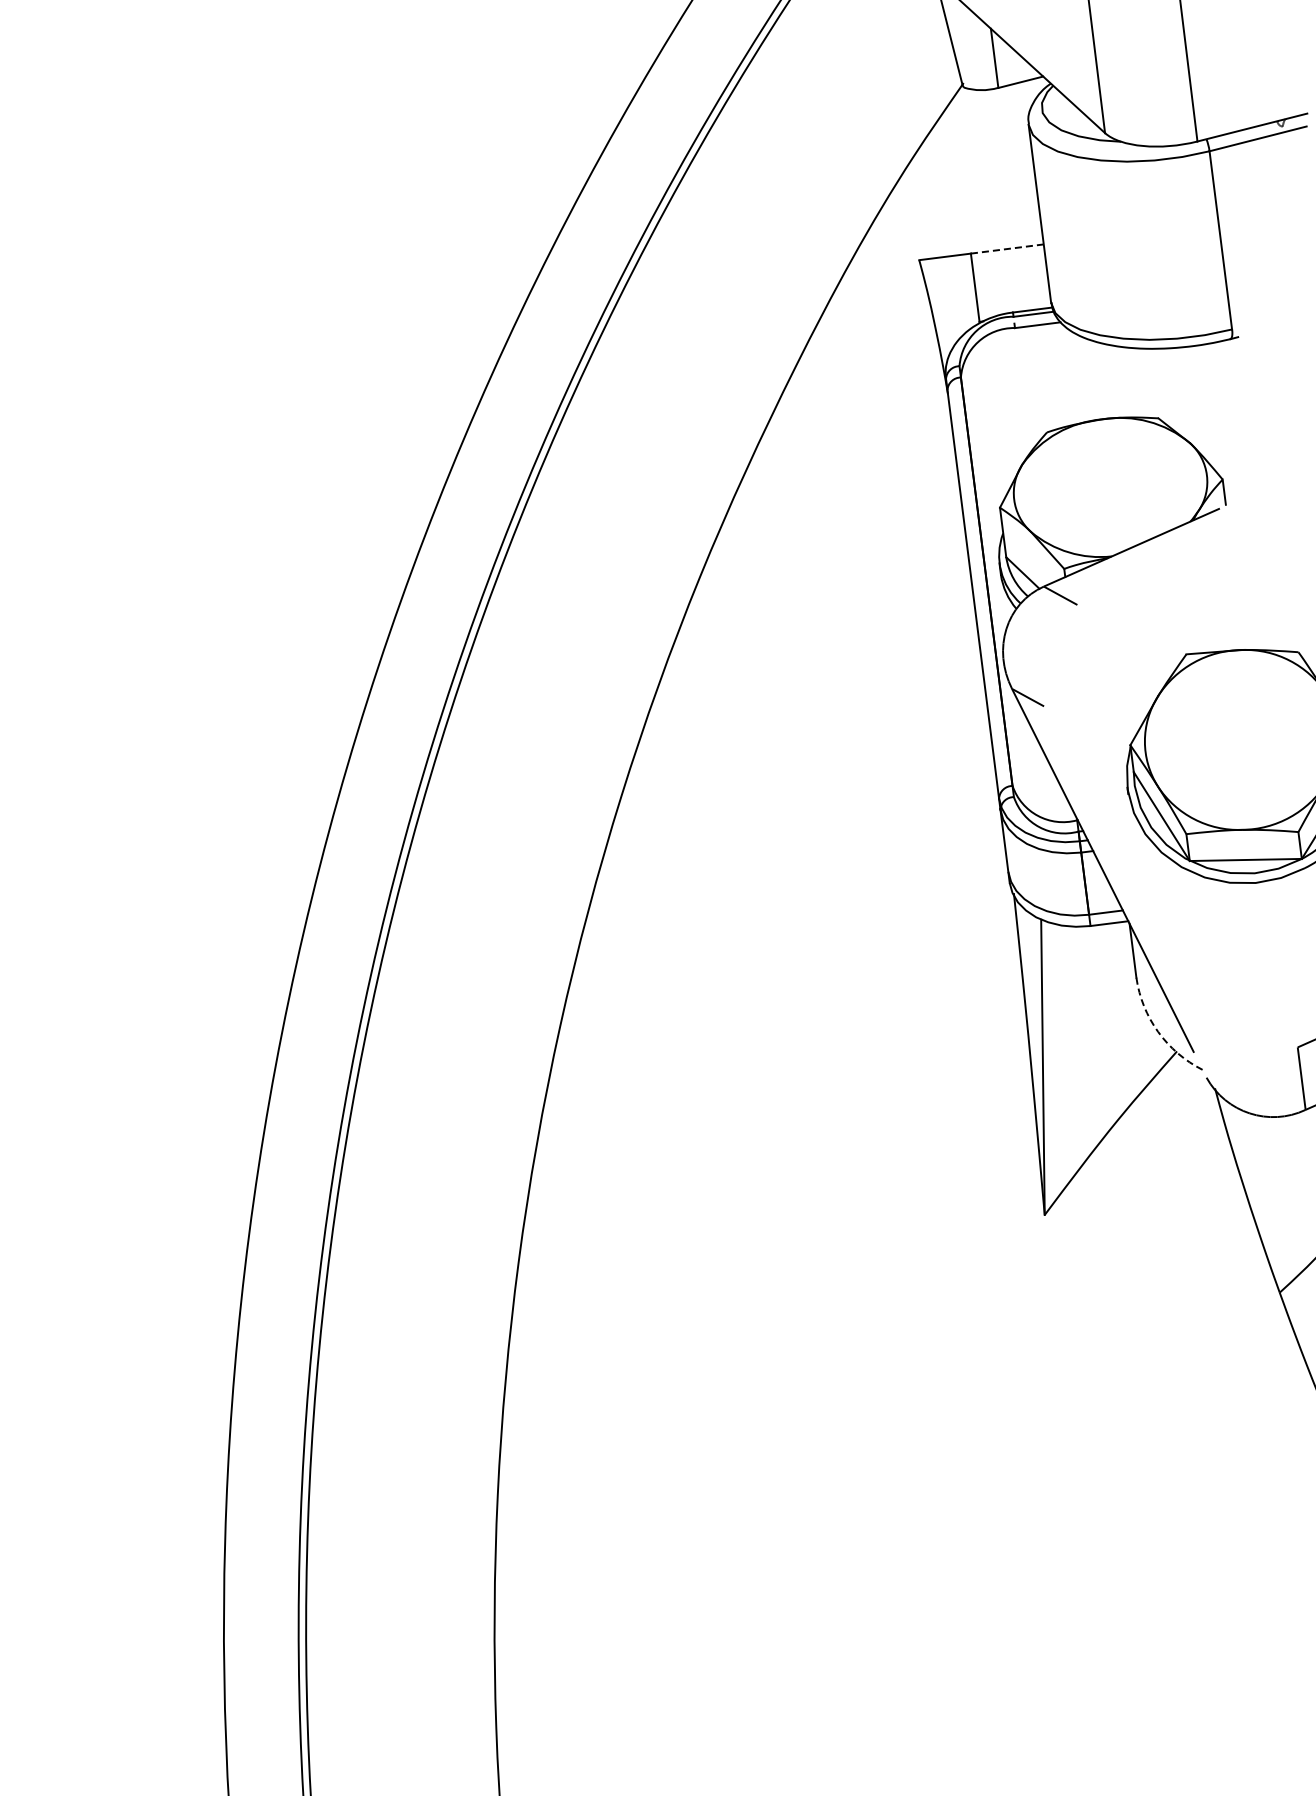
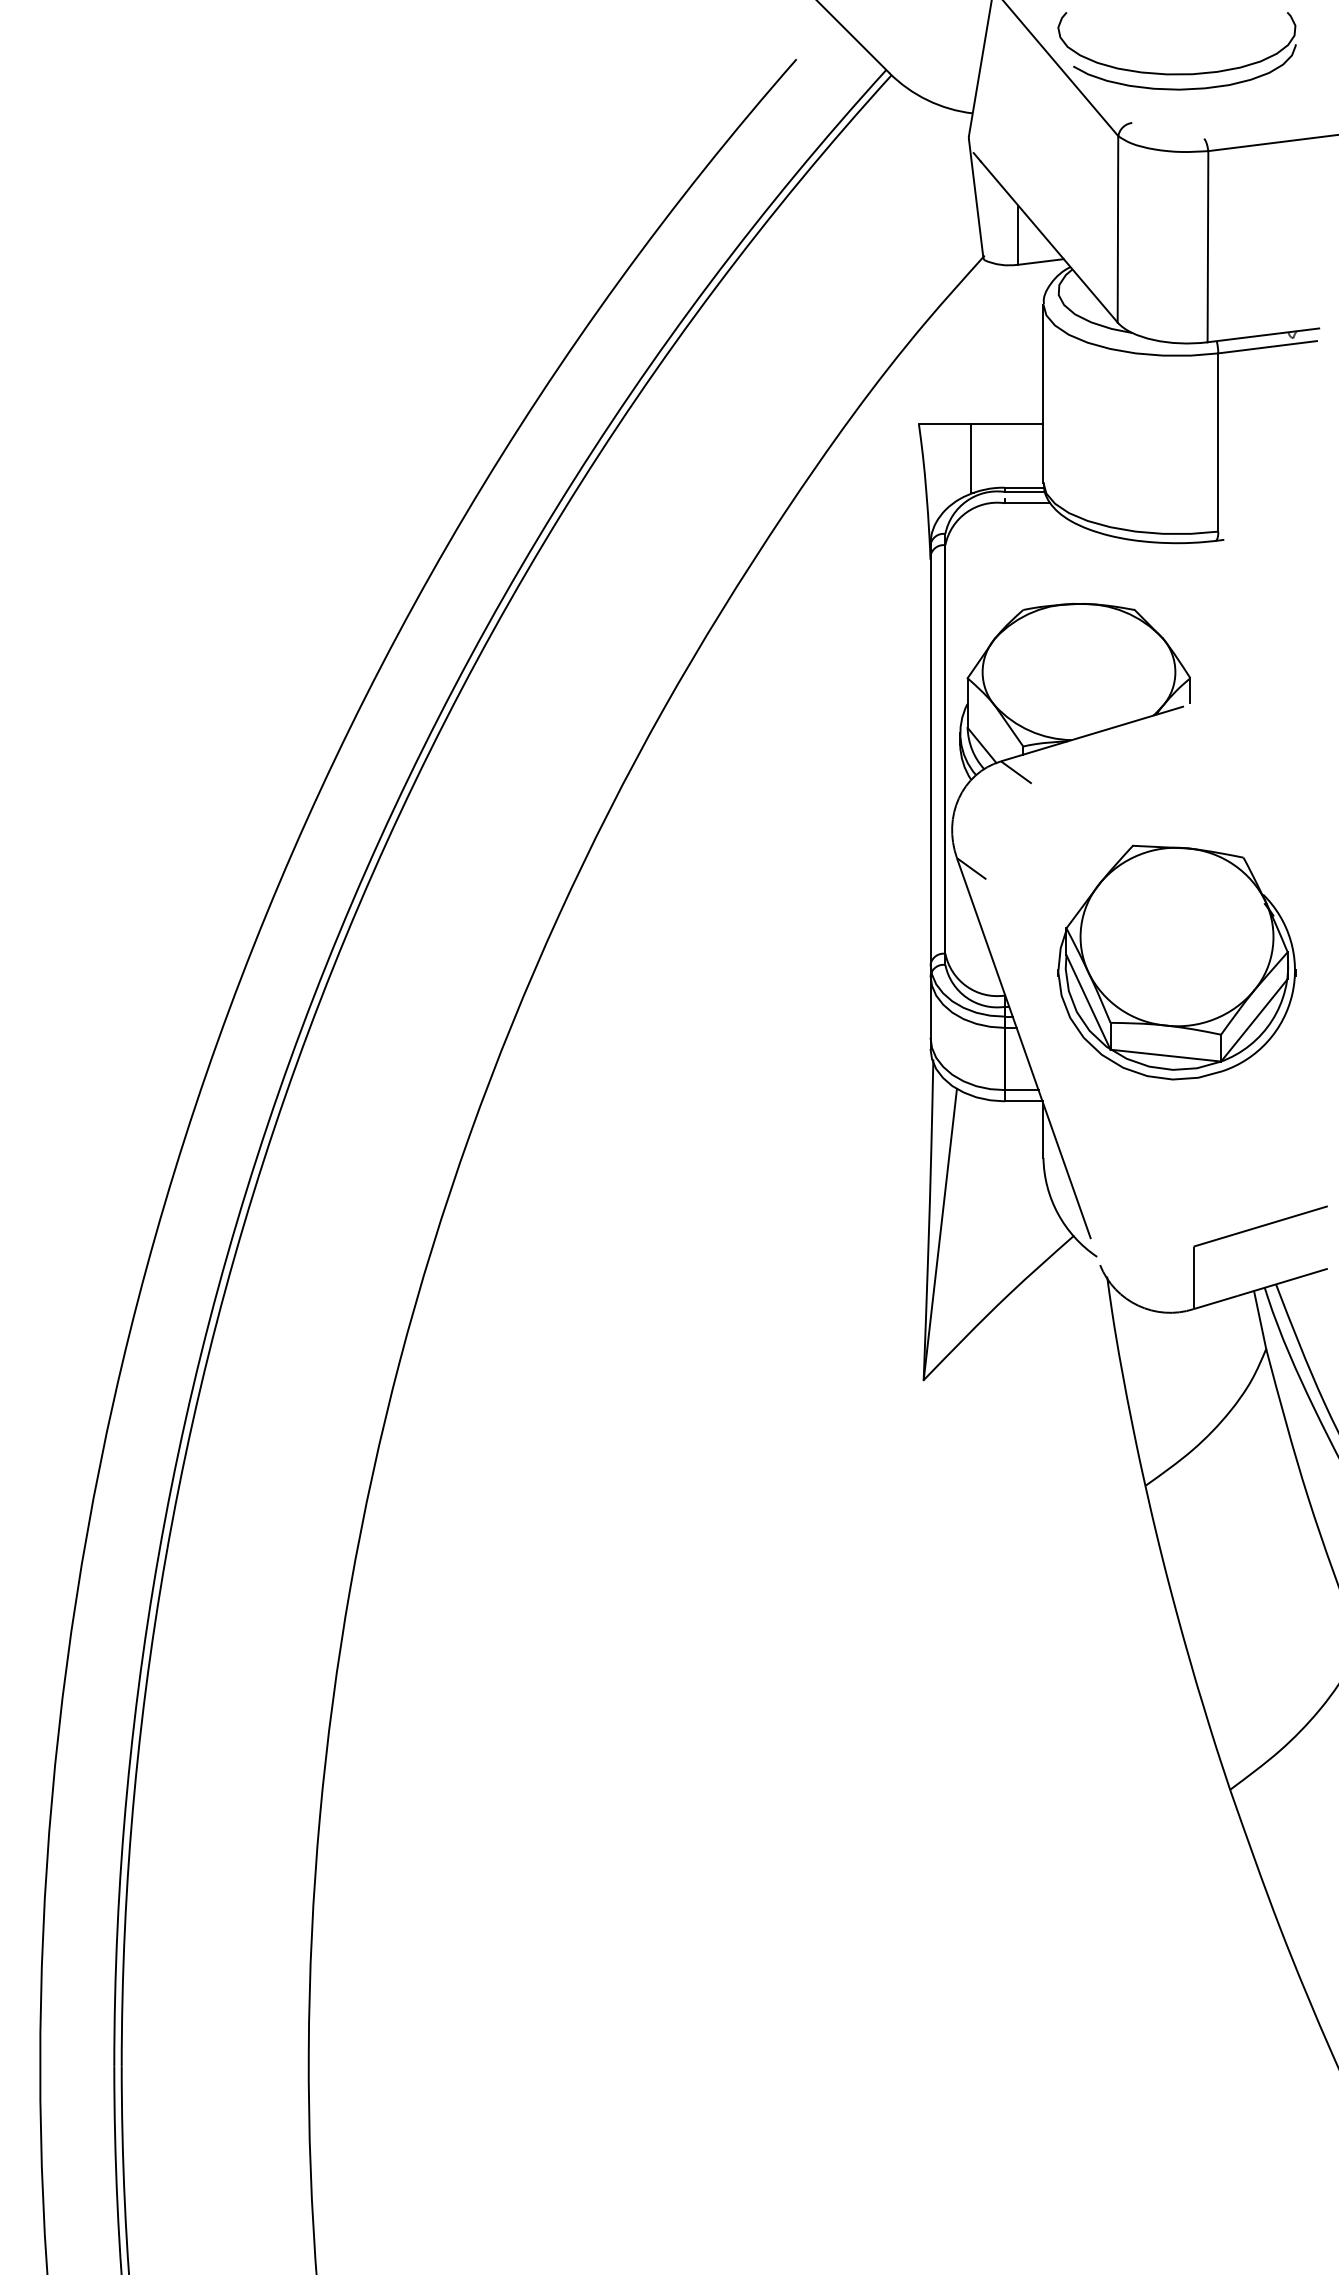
line: (1007, 248) -> (1007, 424), dashed -> solid
arc: (1158, 1032) -> (1058, 1214), dashed -> solid

